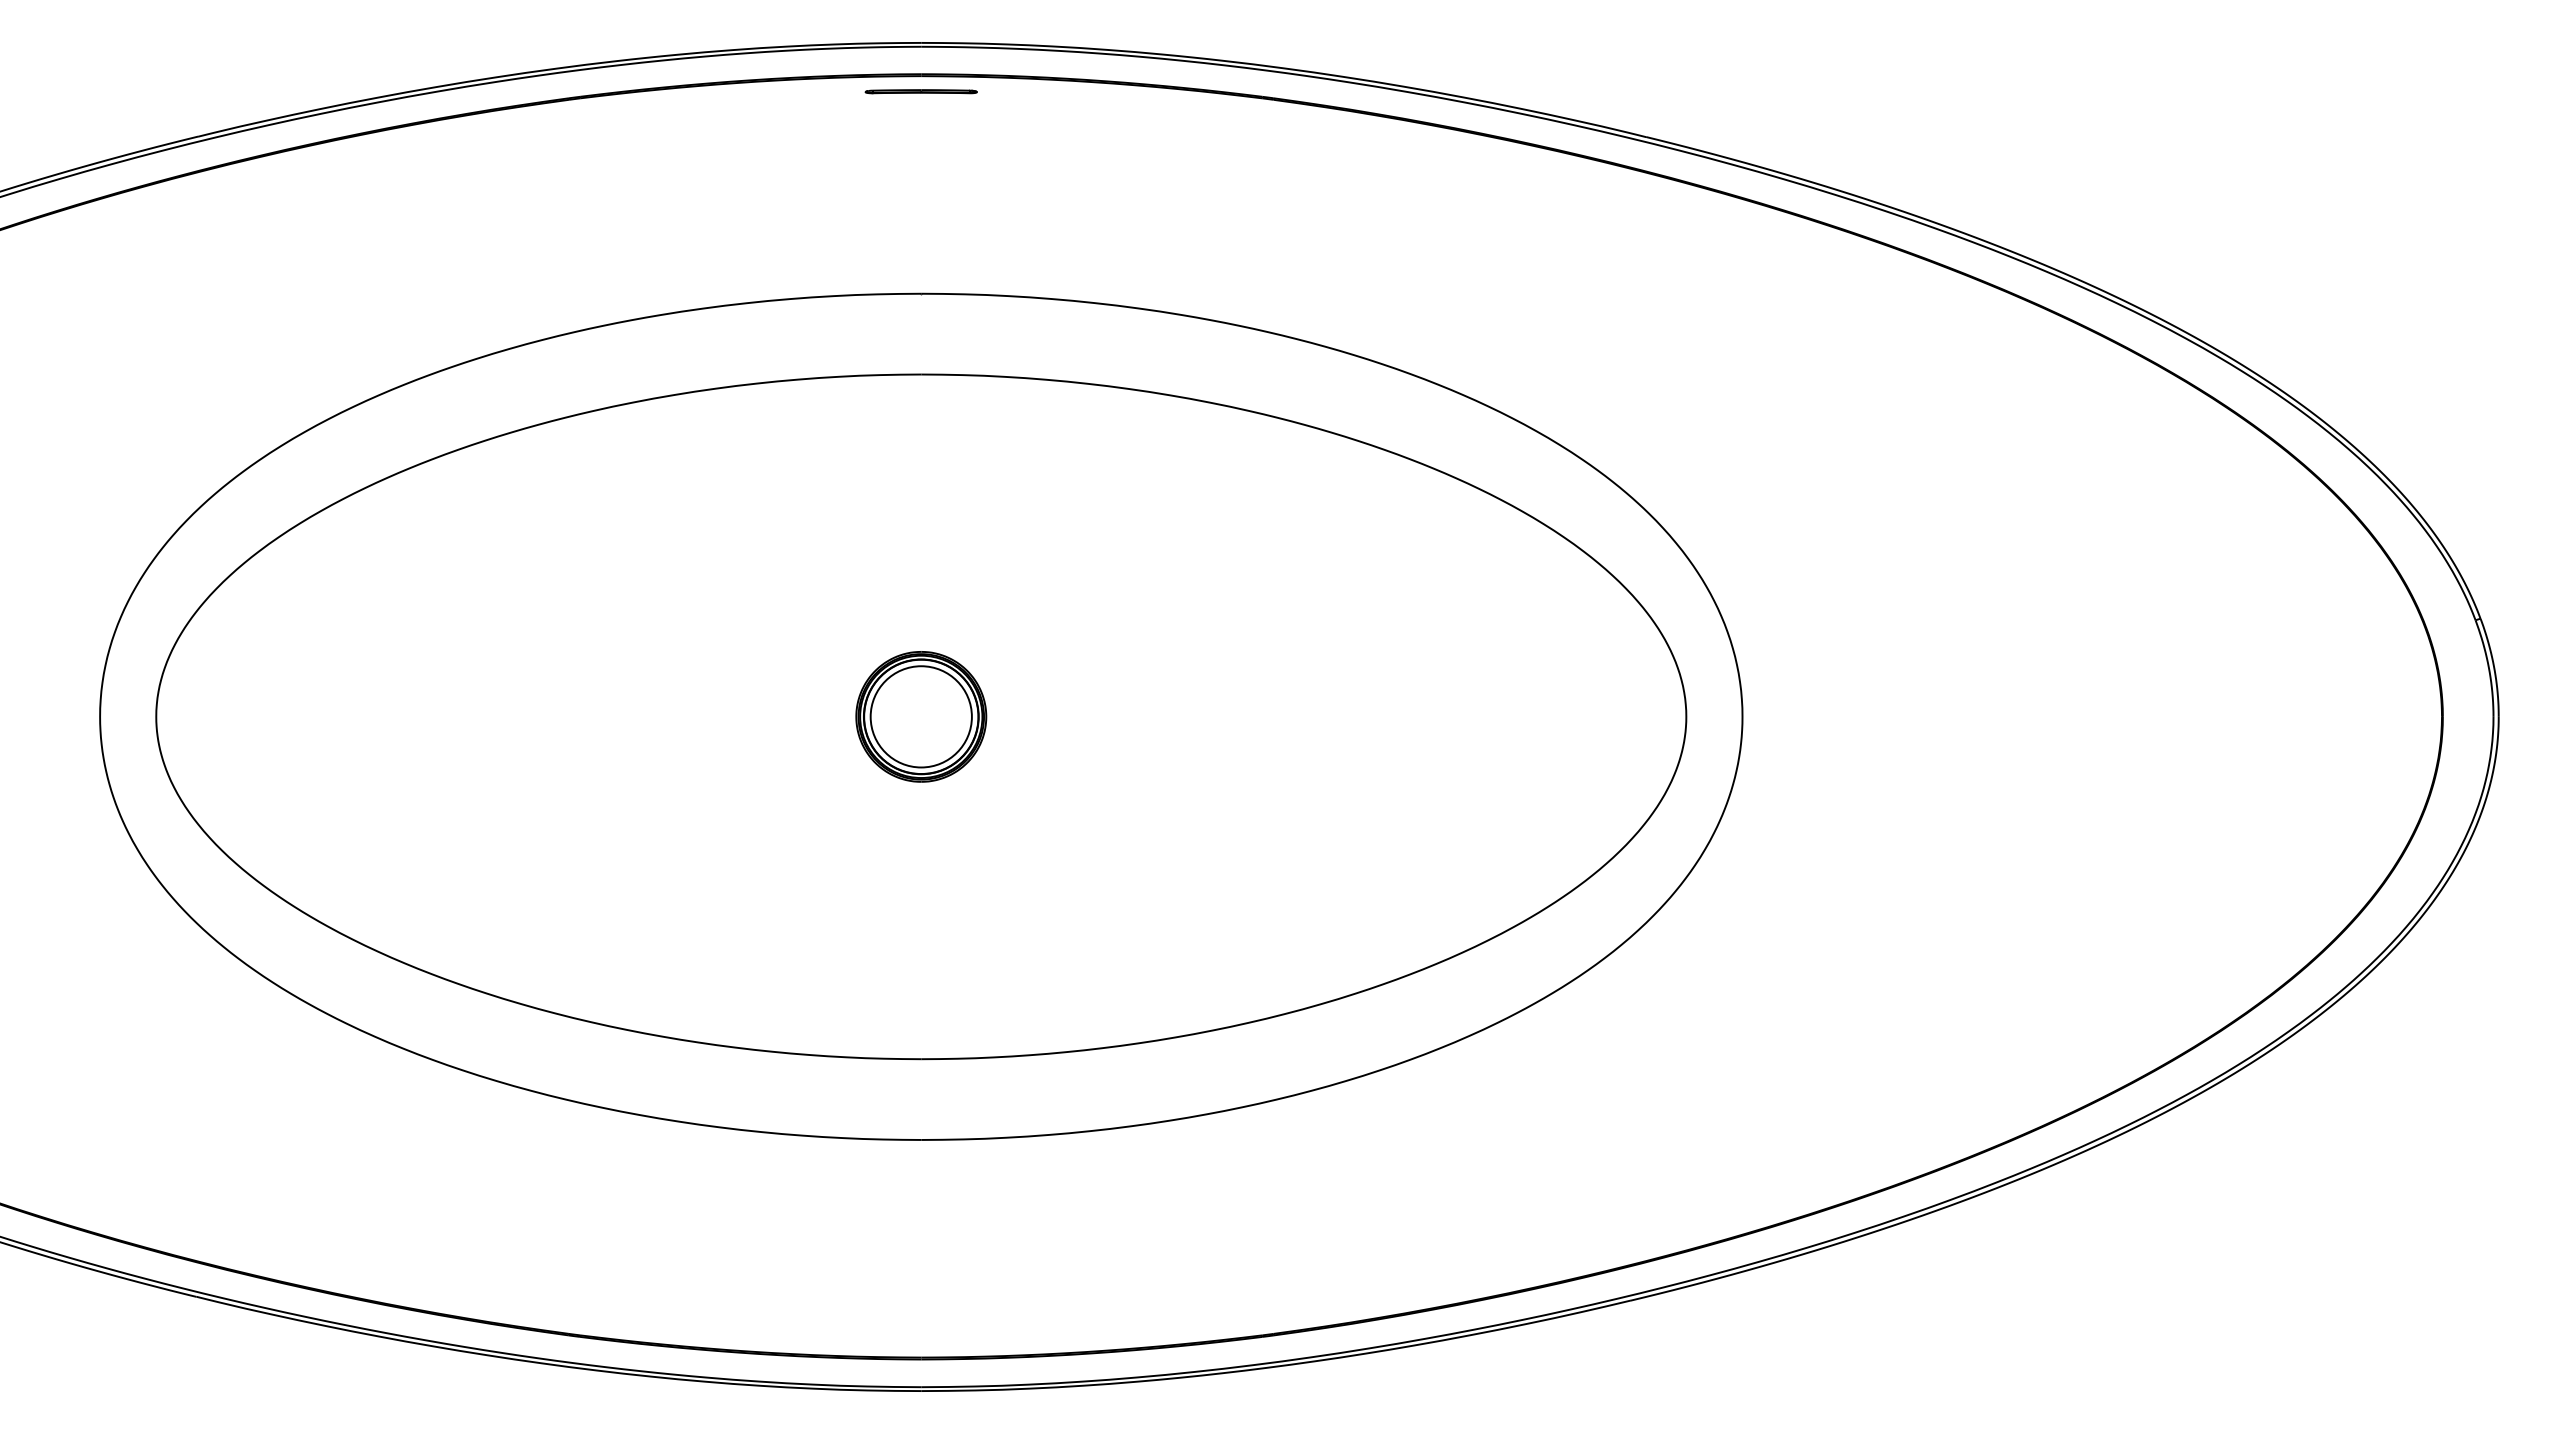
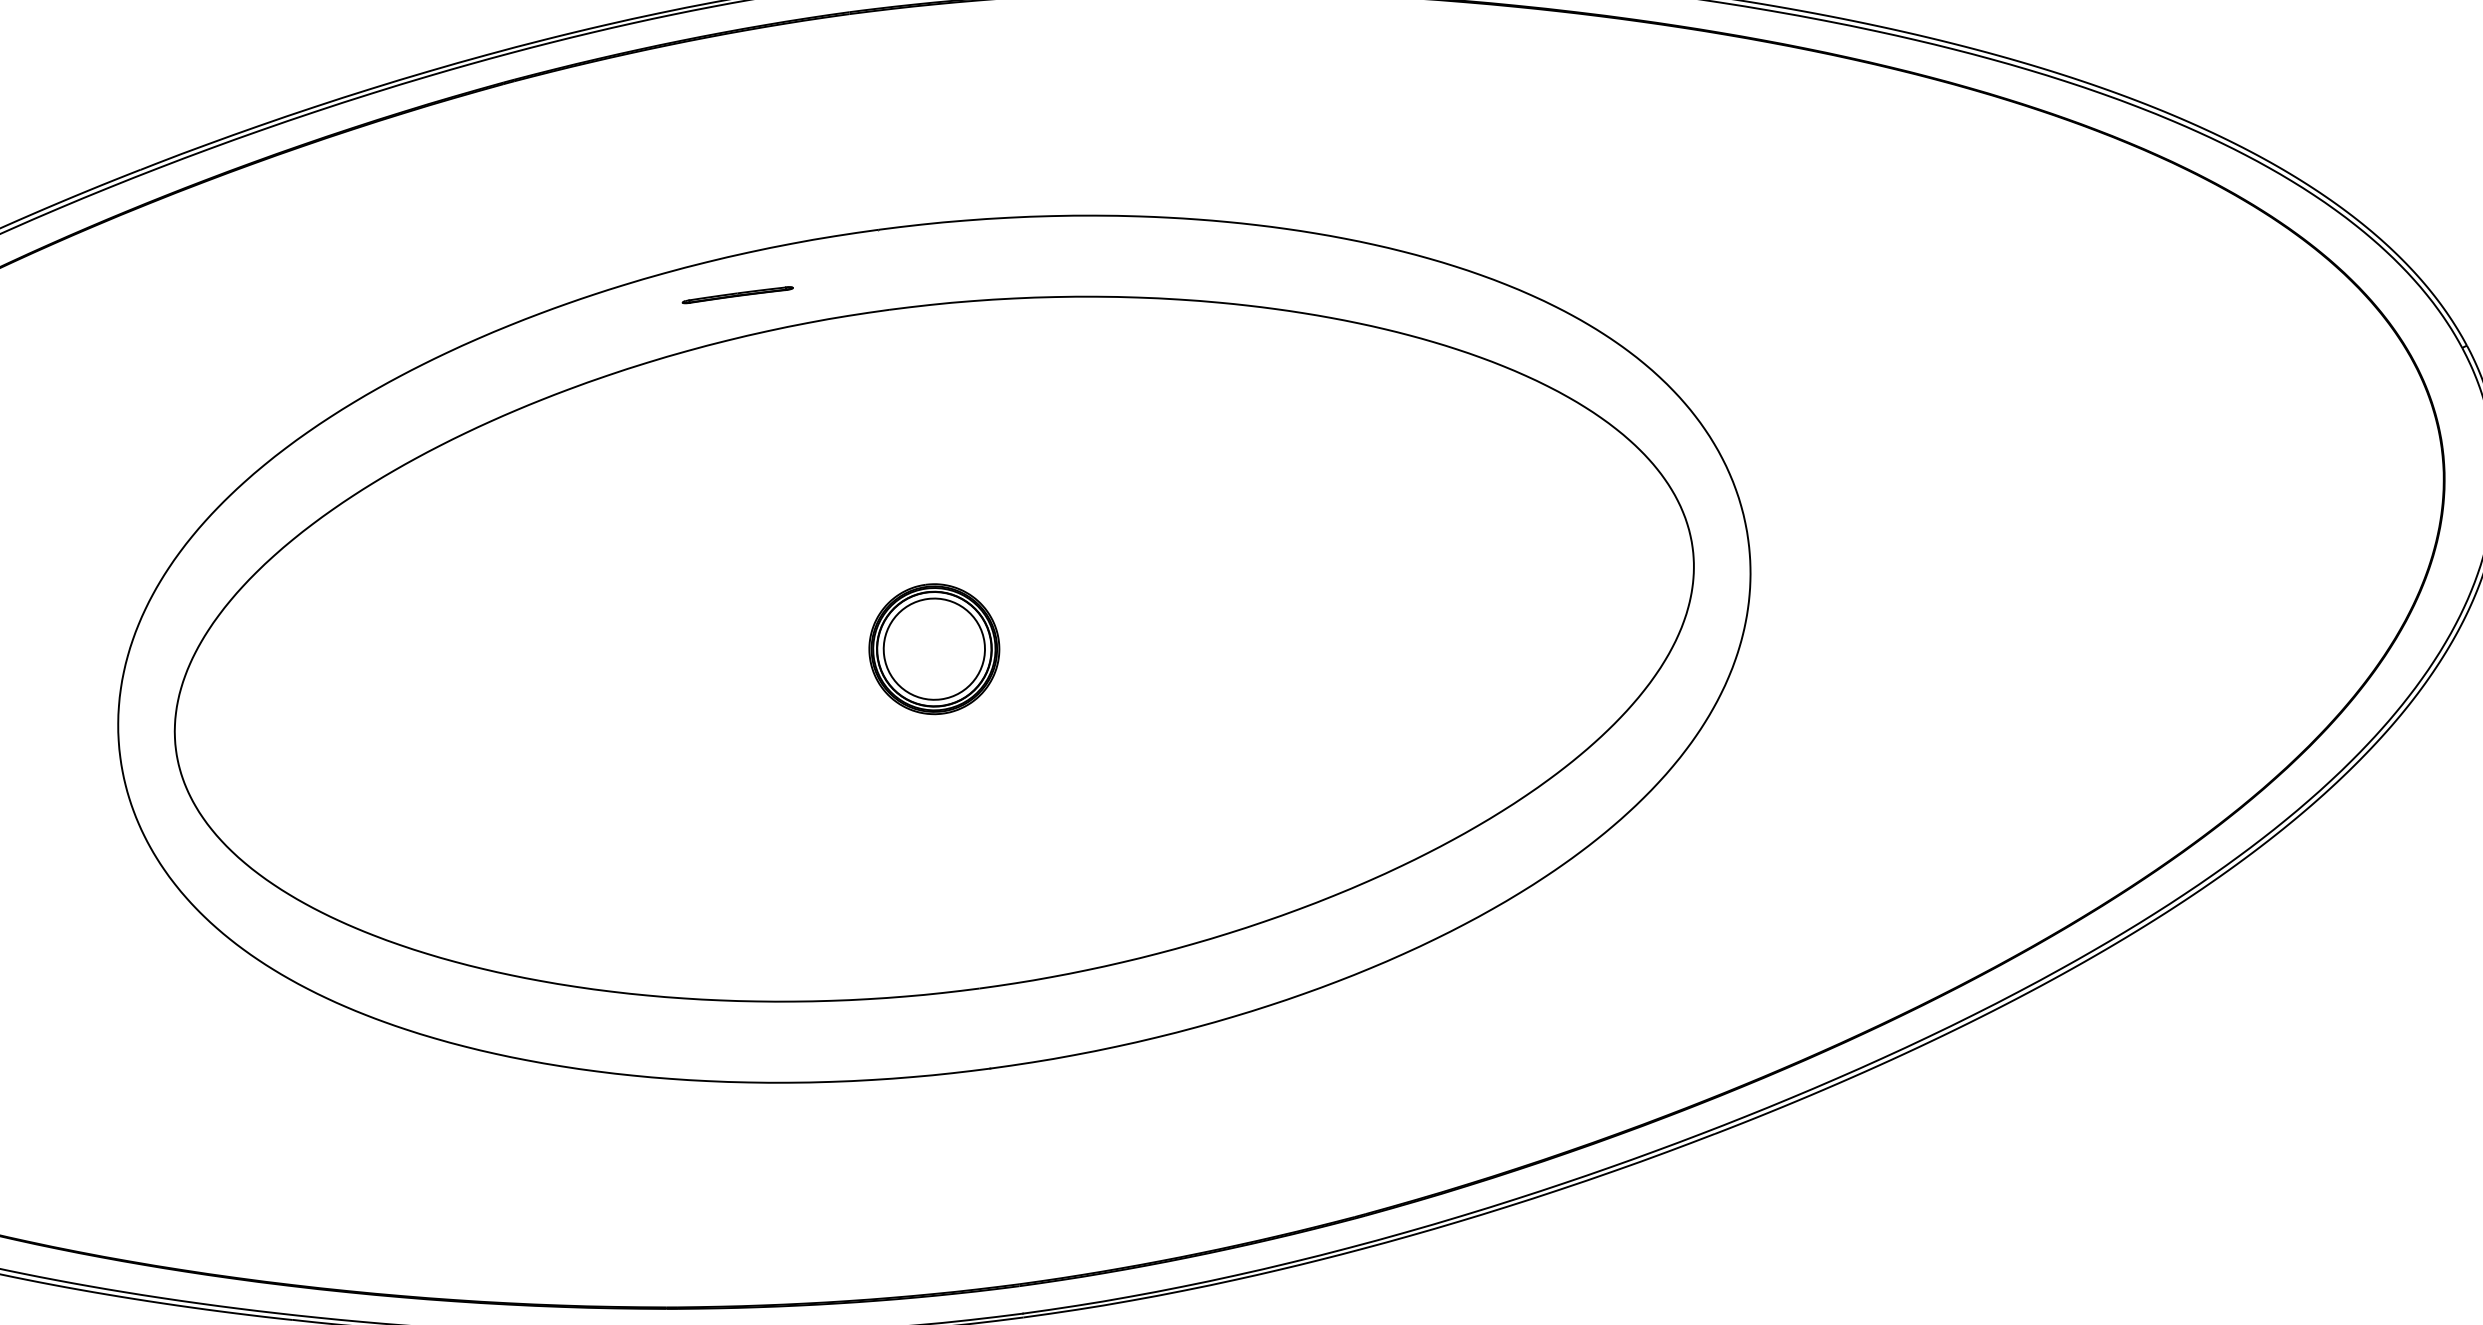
part: (920, 91) -> (736, 294), moved

